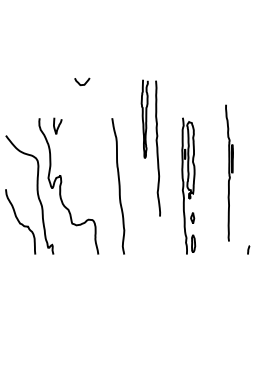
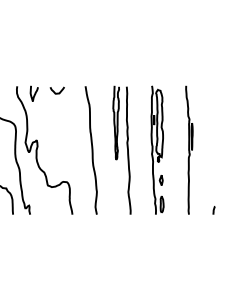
curve: (80, 83) -> (55, 92), moved
part: (150, 147) -> (121, 149), moved
part: (229, 172) -> (189, 149), moved

